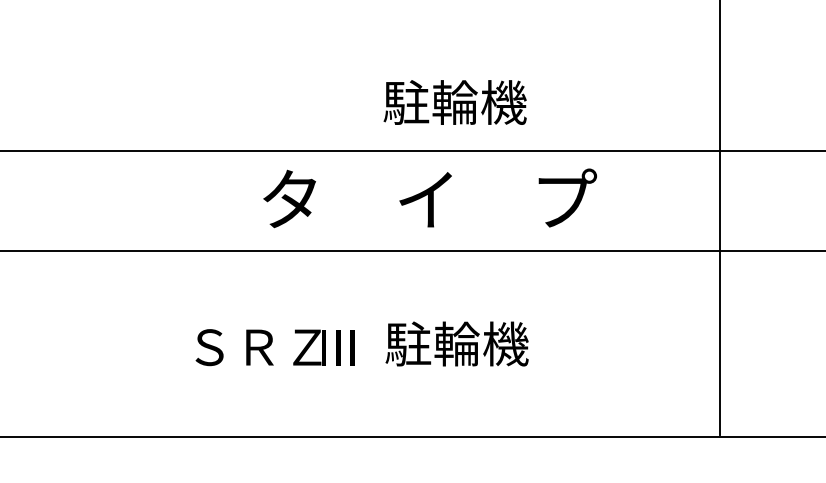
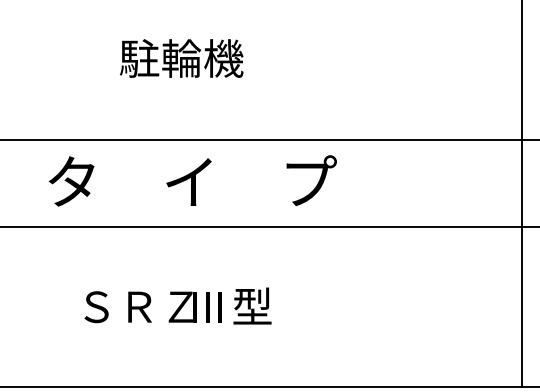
text: (454, 102) -> (181, 58), moved
text: (429, 198) -> (192, 181), moved
text: (456, 343) -> (294, 306), 駐輪機 -> 型
text: (274, 347) -> (152, 307), moved

